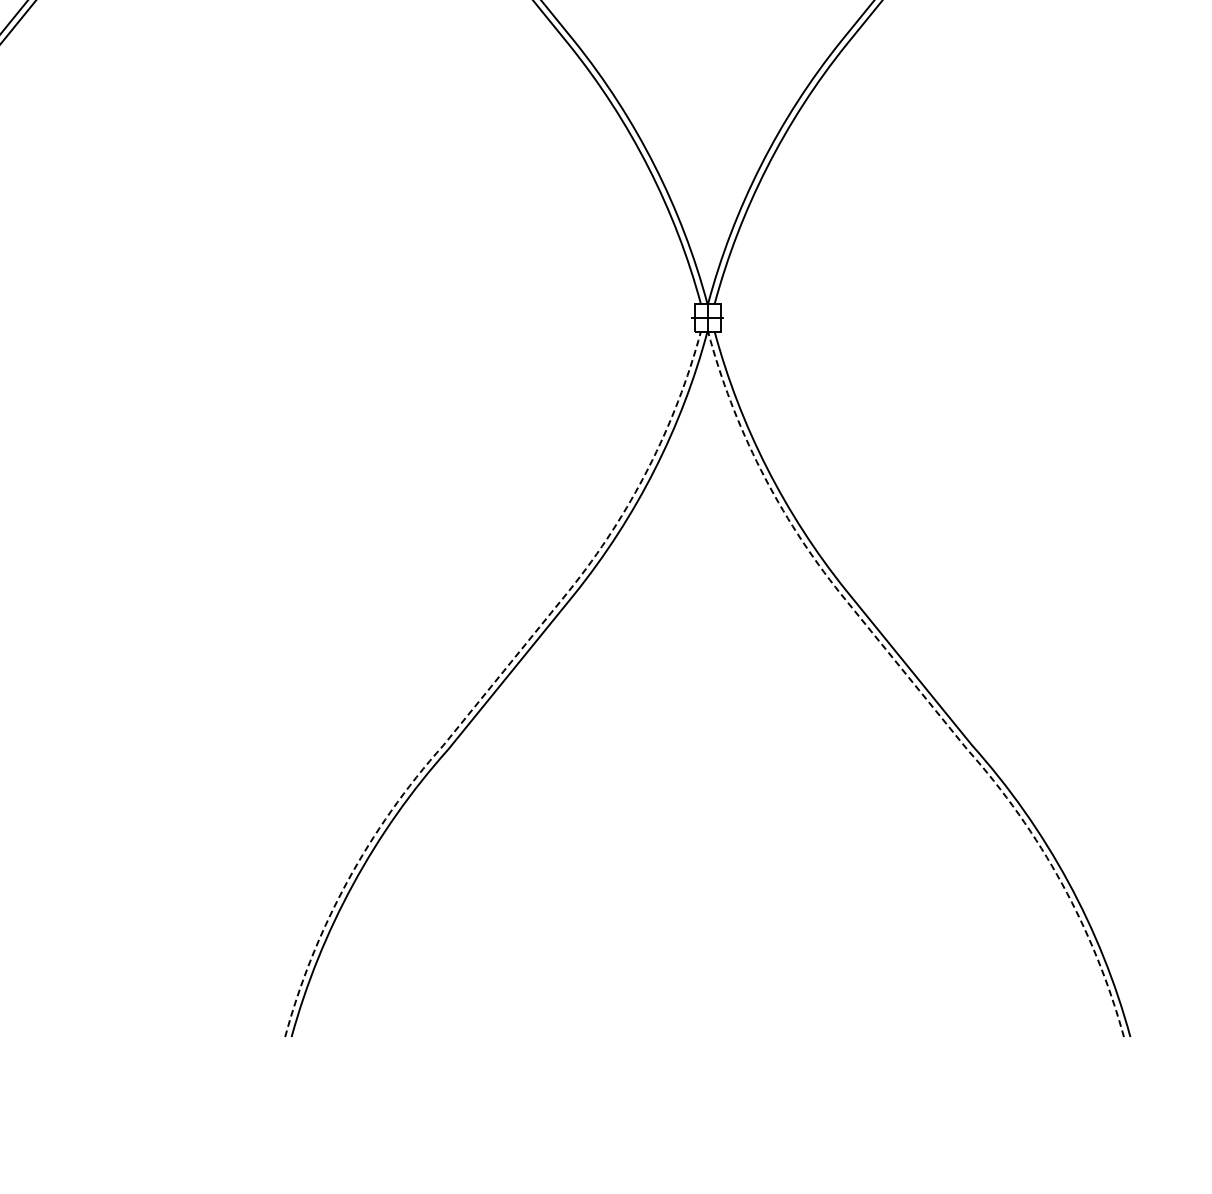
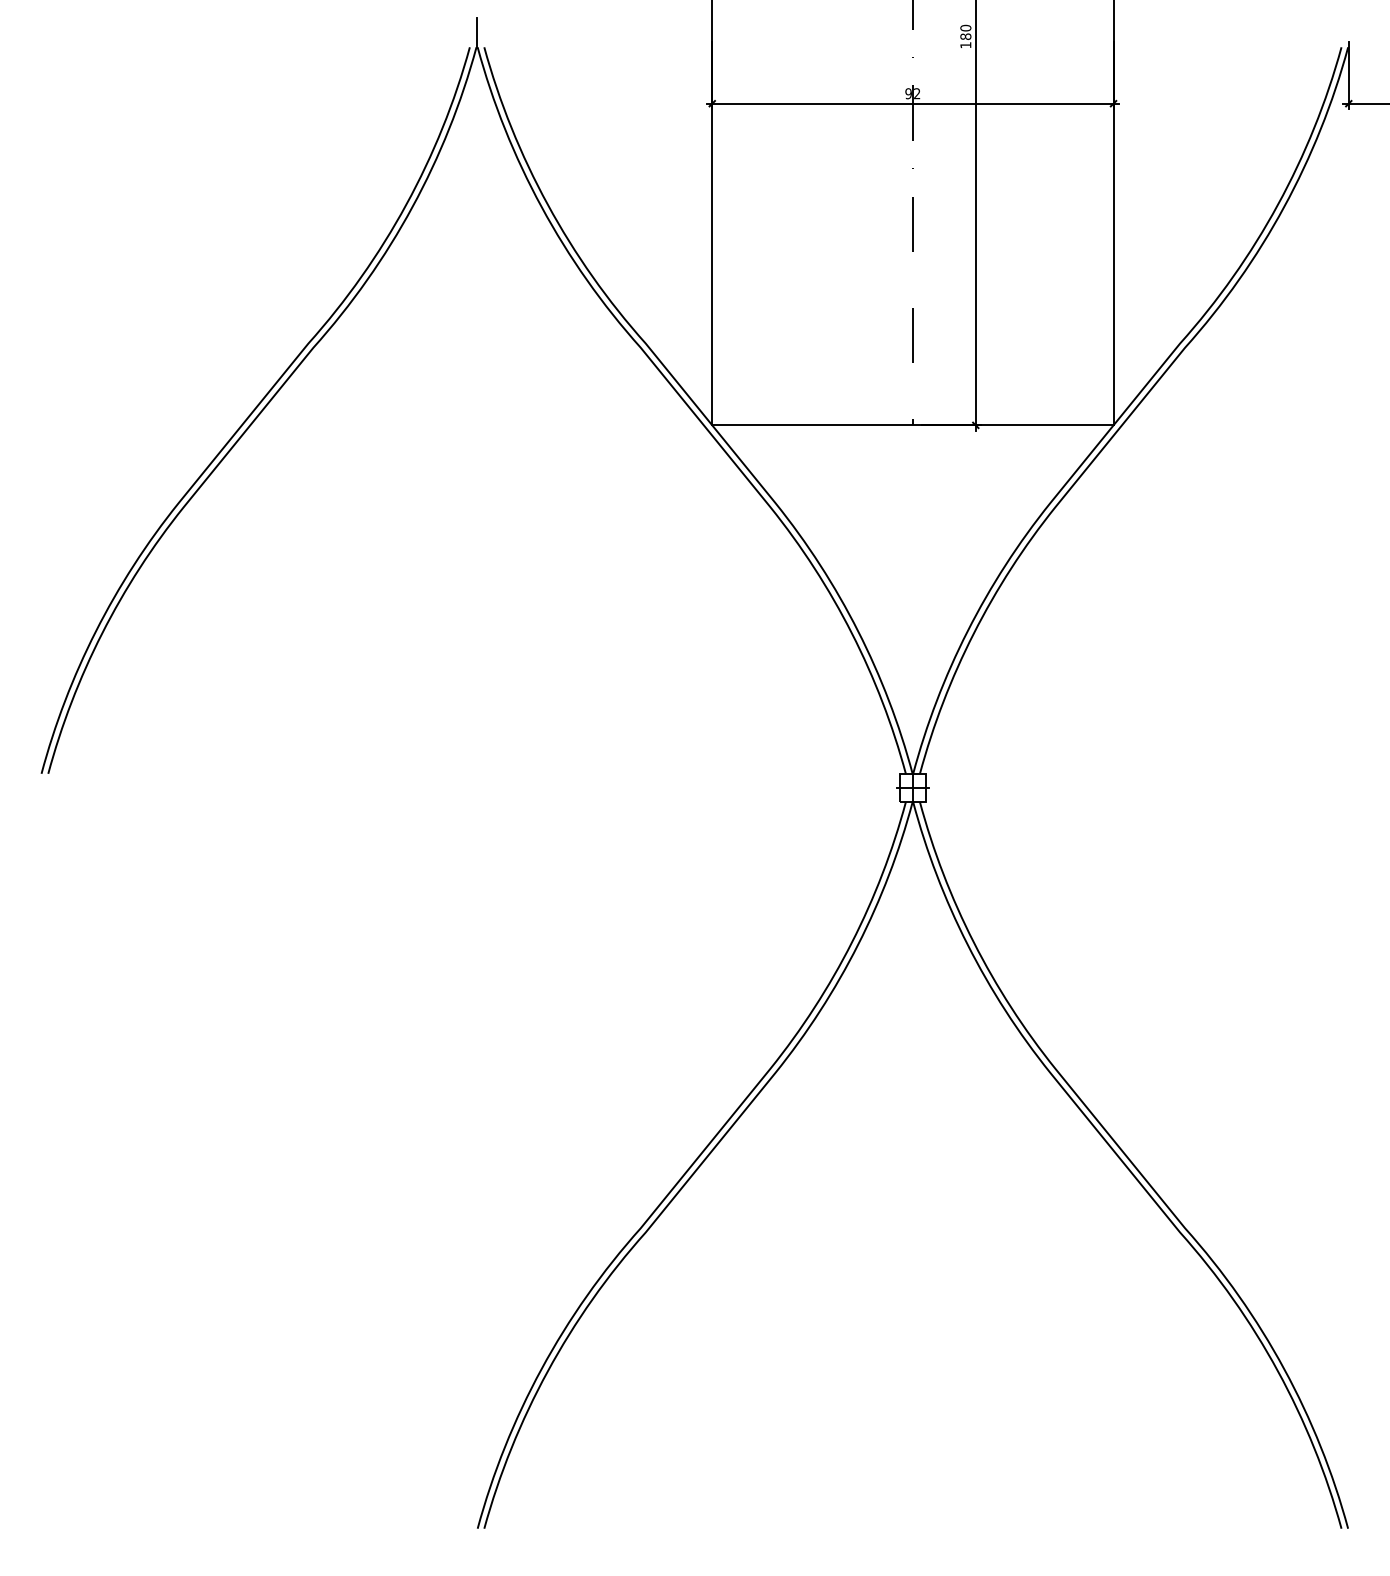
line: (914, 684) -> (1125, 1165), dashed -> solid
line: (491, 686) -> (690, 1167), dashed -> solid

